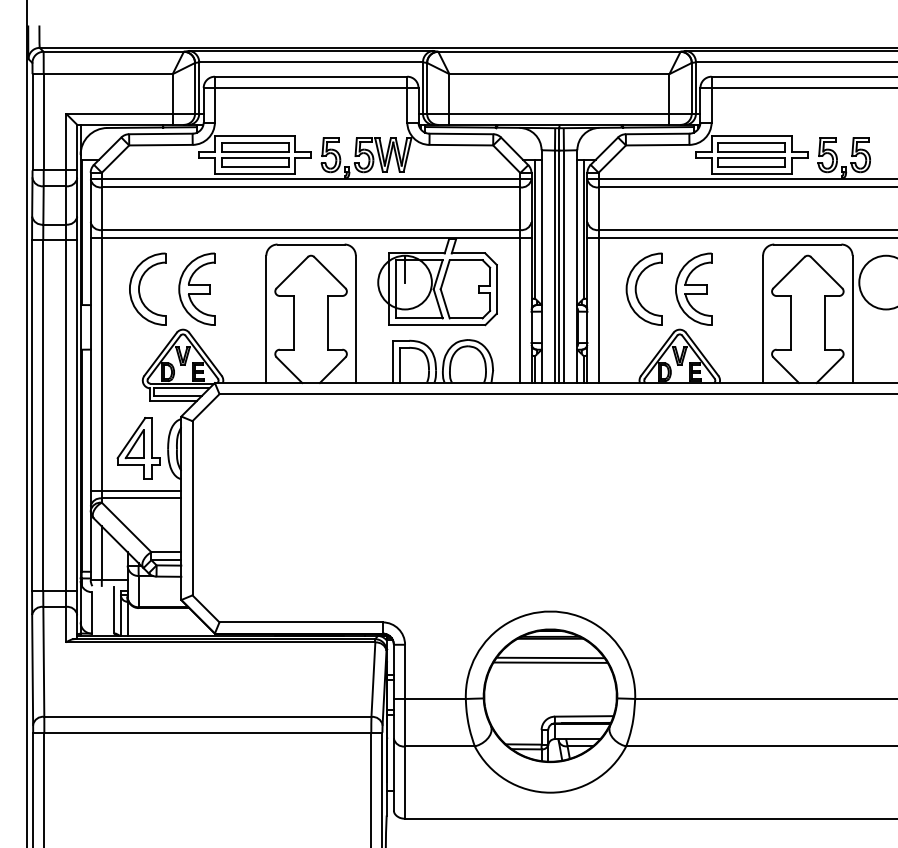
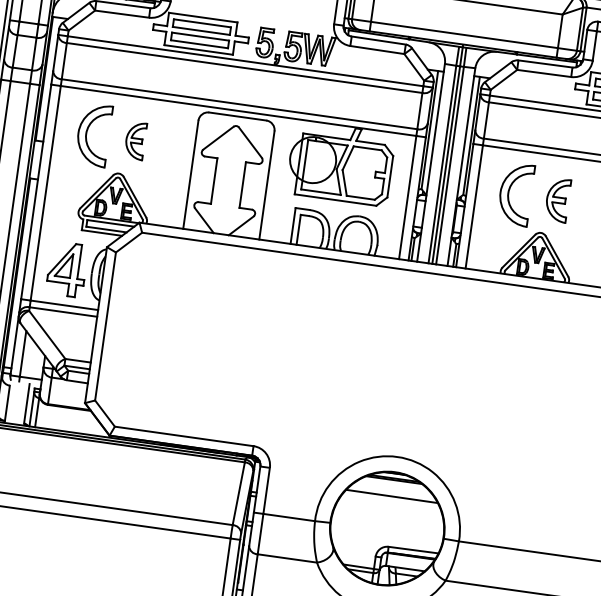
line: (405, 270) -> (314, 149), removed
part: (196, 288) -> (135, 140), size x0.6
part: (693, 288) -> (557, 199), size x0.7
line: (550, 662) -> (391, 500), removed

